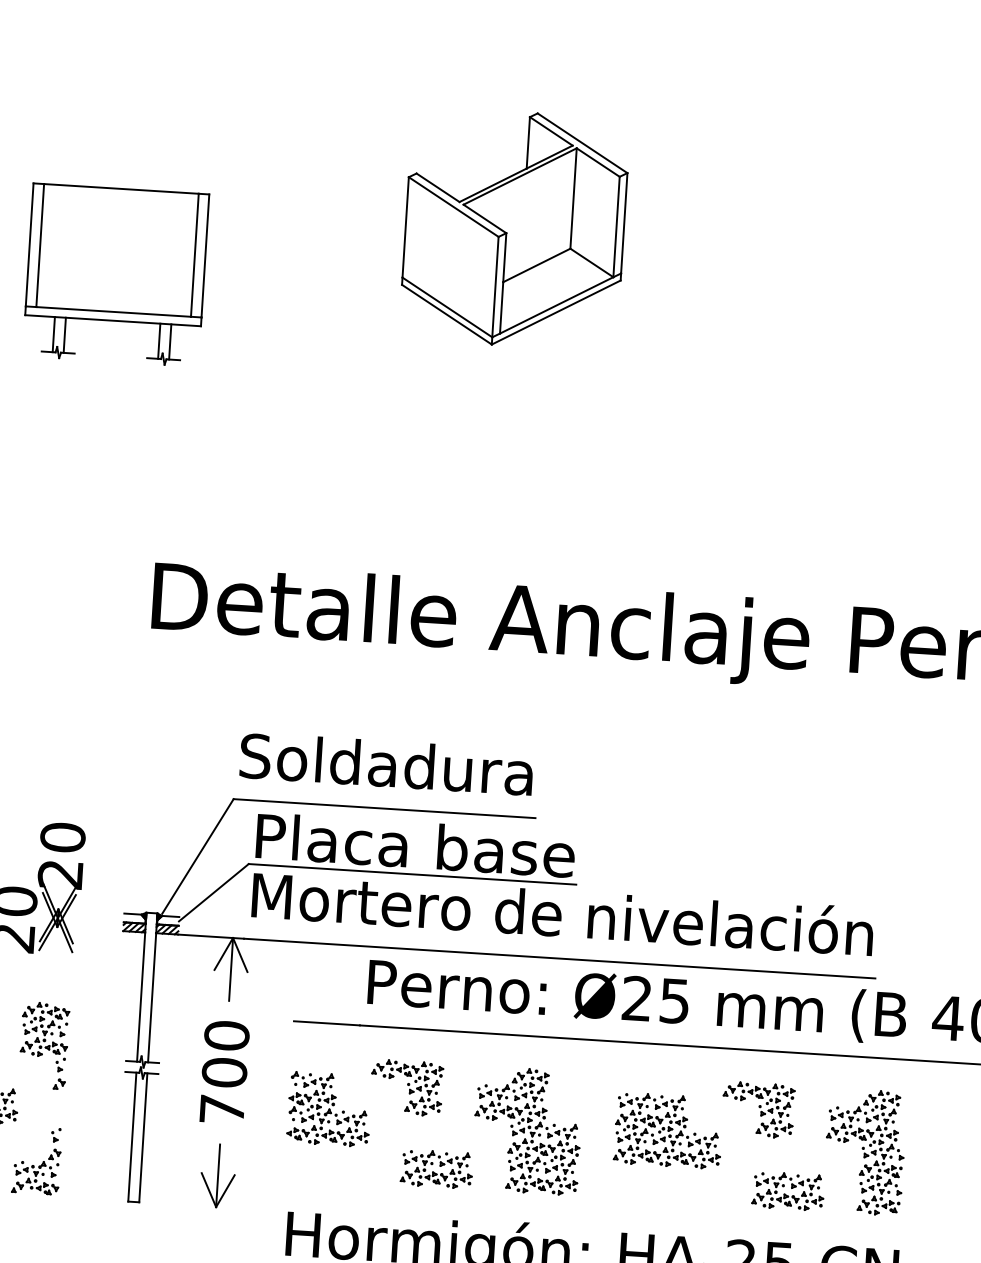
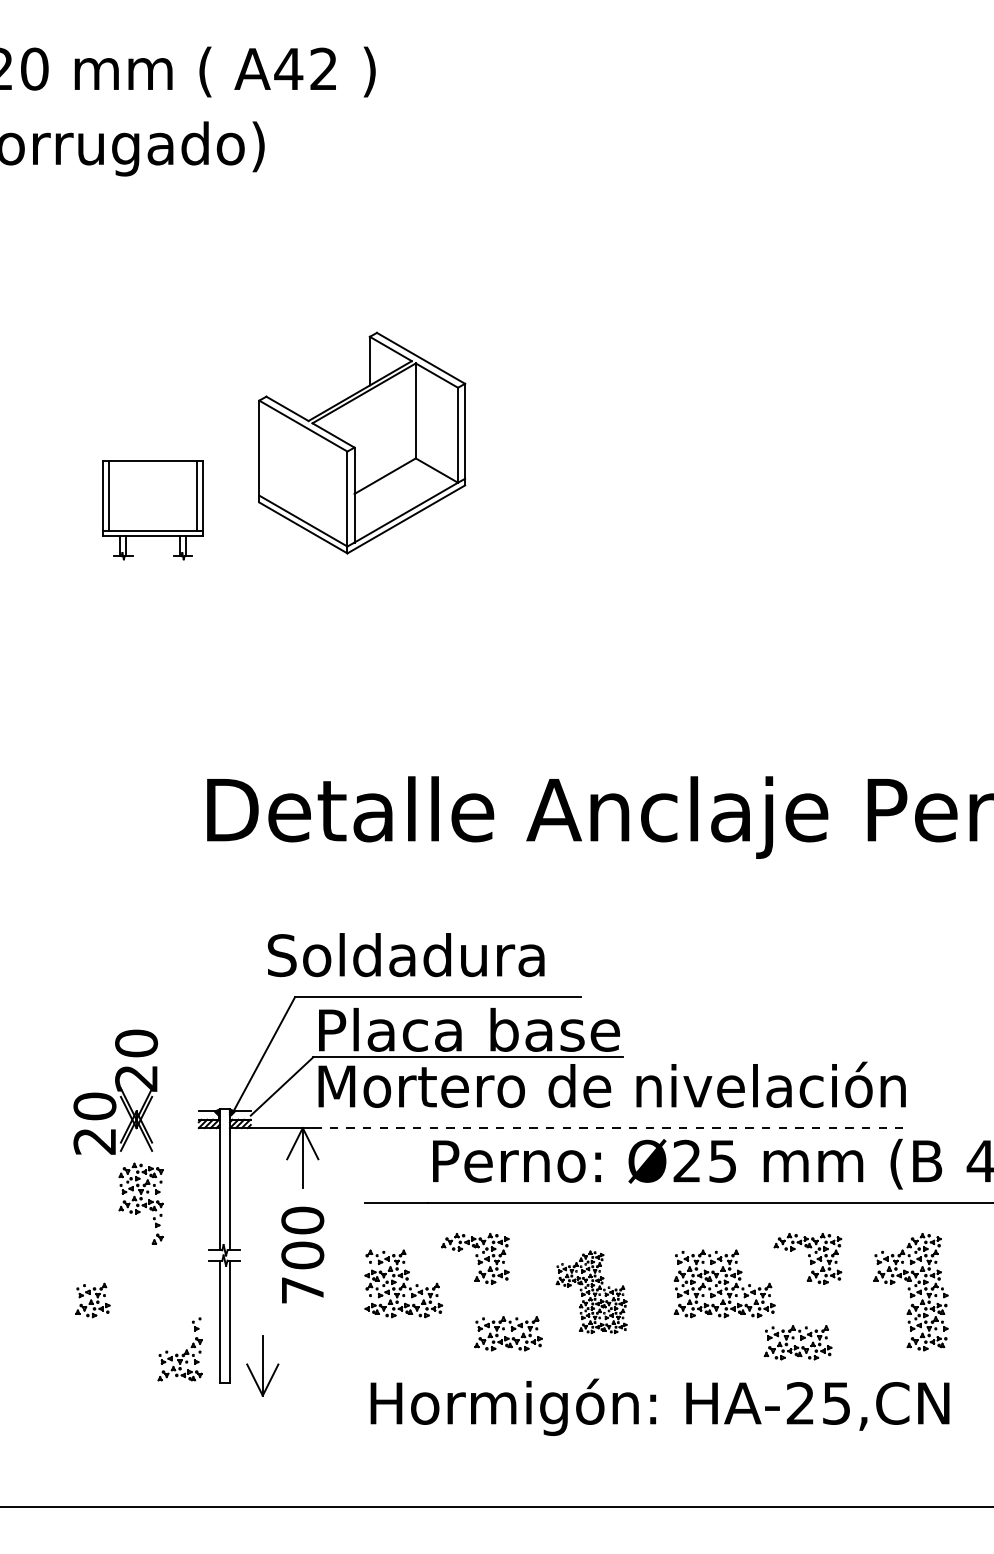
part: (515, 228) -> (362, 442), moved
part: (115, 275) -> (152, 510), size x0.6
text: (385, 764) -> (405, 955), moved
line: (559, 959) -> (611, 1128), solid -> dashed
part: (43, 1045) -> (140, 1203), moved
part: (527, 1131) -> (591, 1292), size x0.7
part: (36, 1160) -> (179, 1349), moved
part: (217, 1175) -> (262, 1365), moved
part: (787, 1190) -> (797, 1342), moved

